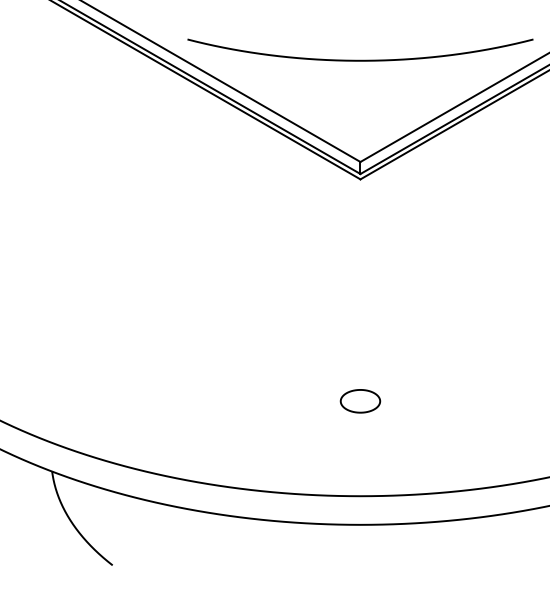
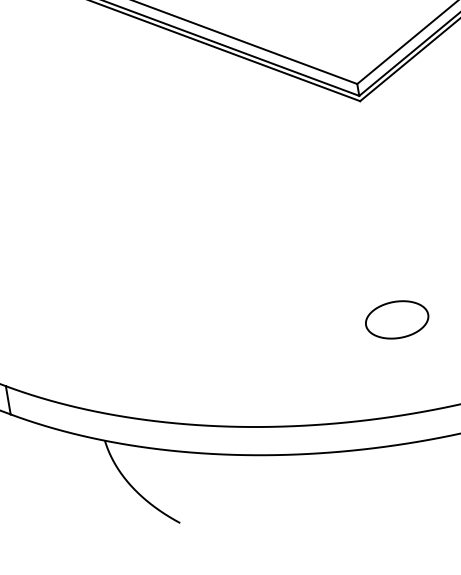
part: (360, 401) -> (397, 320), size x1.6

